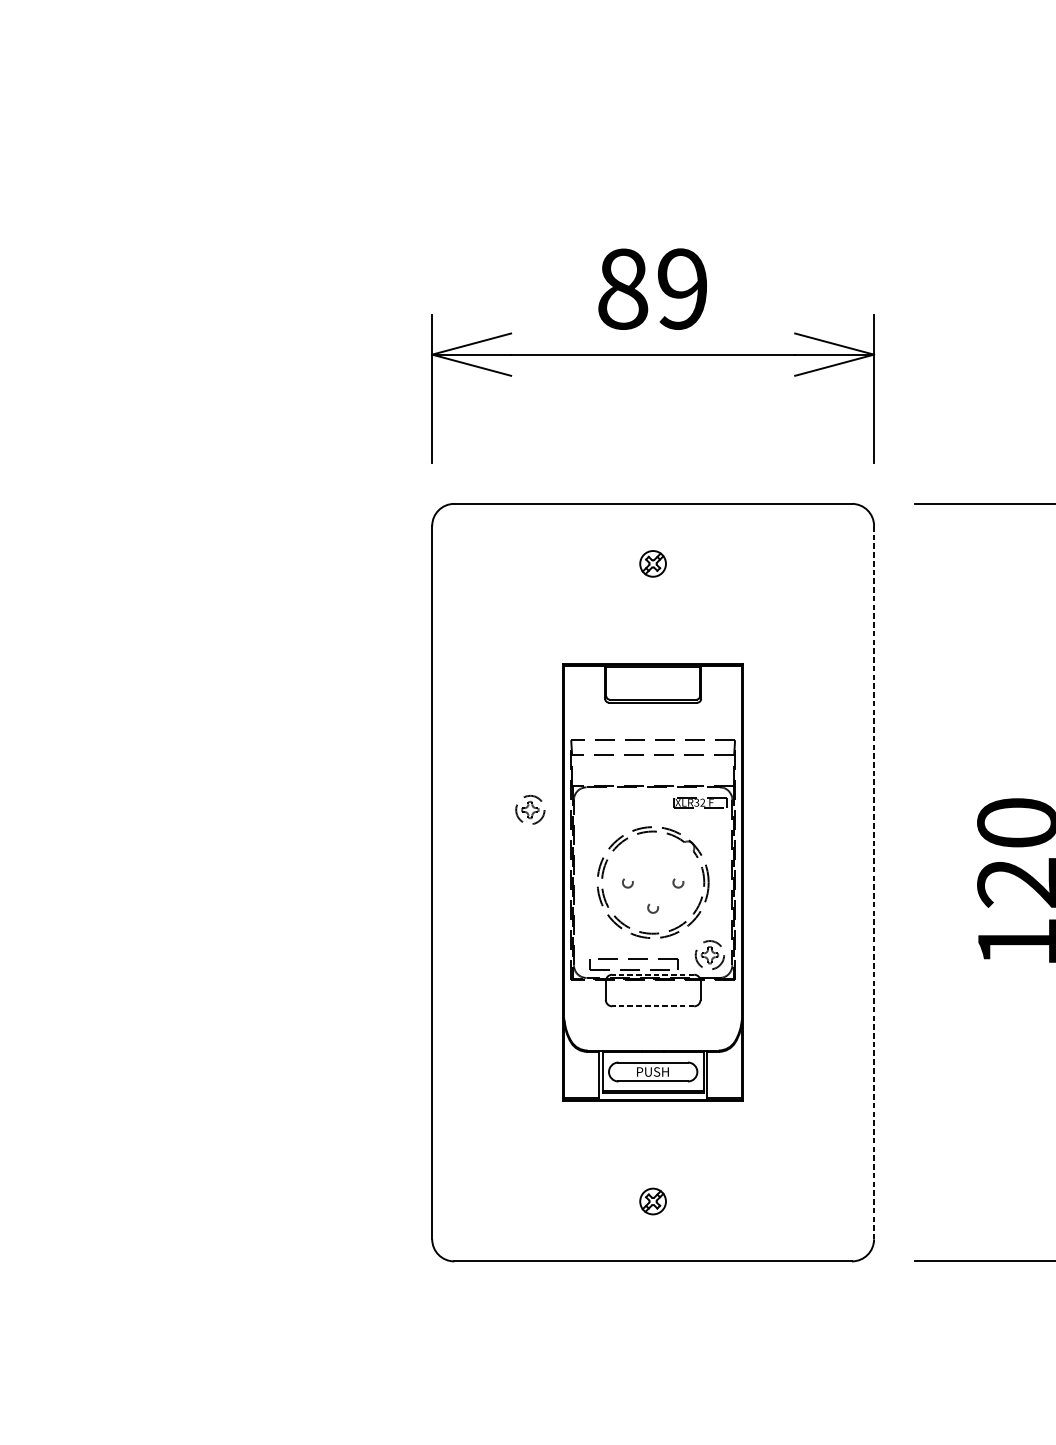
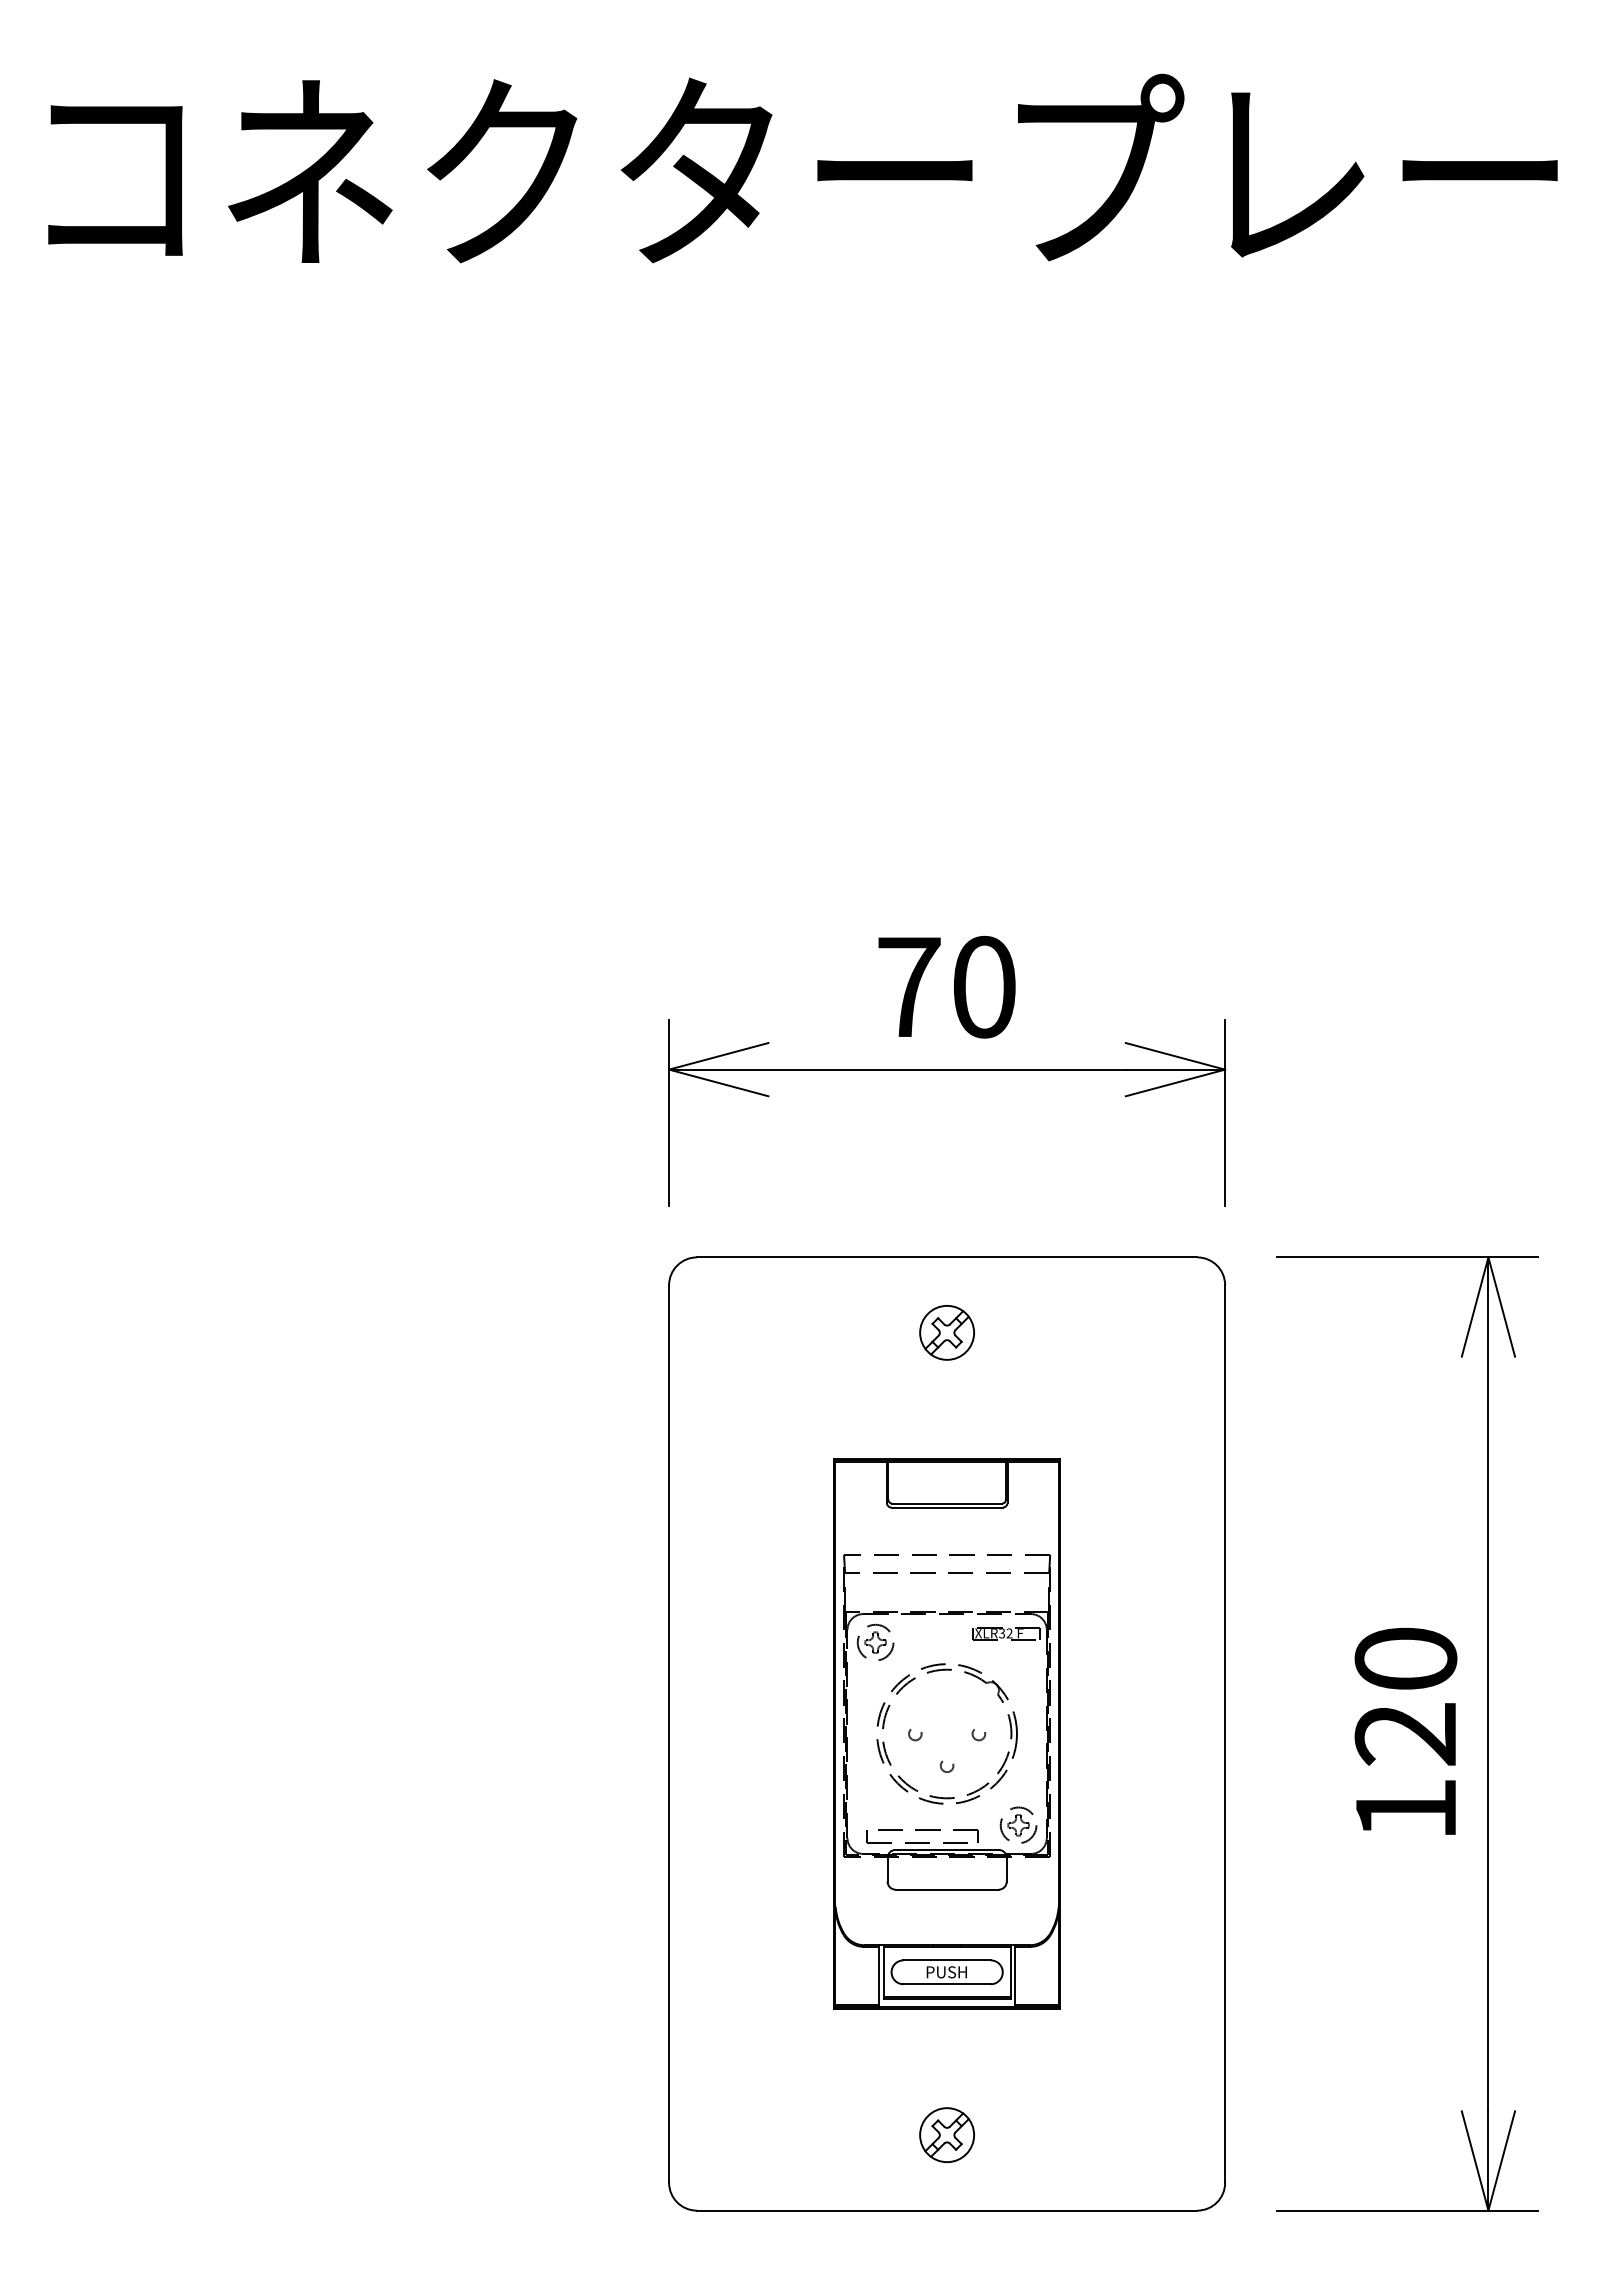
text: (652, 288) -> (946, 986), 89 -> 70
part: (652, 563) -> (946, 1332), size x1.67
part: (530, 809) -> (875, 1641), moved
line: (874, 883) -> (1225, 1734), dashed -> solid
line: (653, 974) -> (947, 1849), dashed -> solid
line: (653, 1006) -> (947, 1889), dashed -> solid
part: (652, 1201) -> (946, 2135), size x1.67

